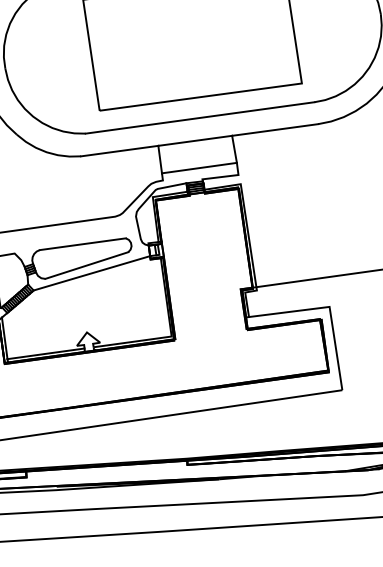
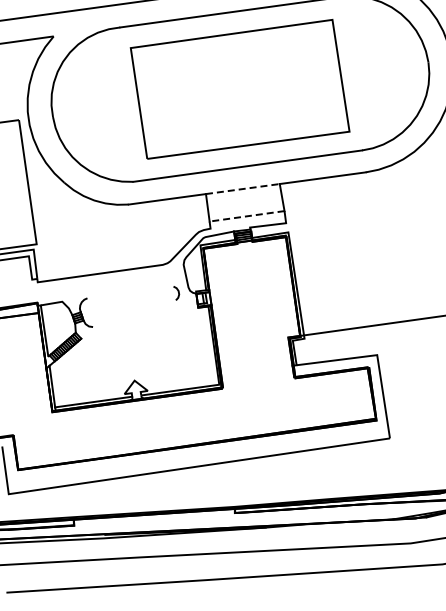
line: (195, 140) -> (243, 188), solid -> dashed
line: (199, 168) -> (247, 216), solid -> dashed
line: (82, 244) -> (130, 292), removed
line: (86, 265) -> (134, 313), removed
line: (91, 273) -> (139, 321), removed

